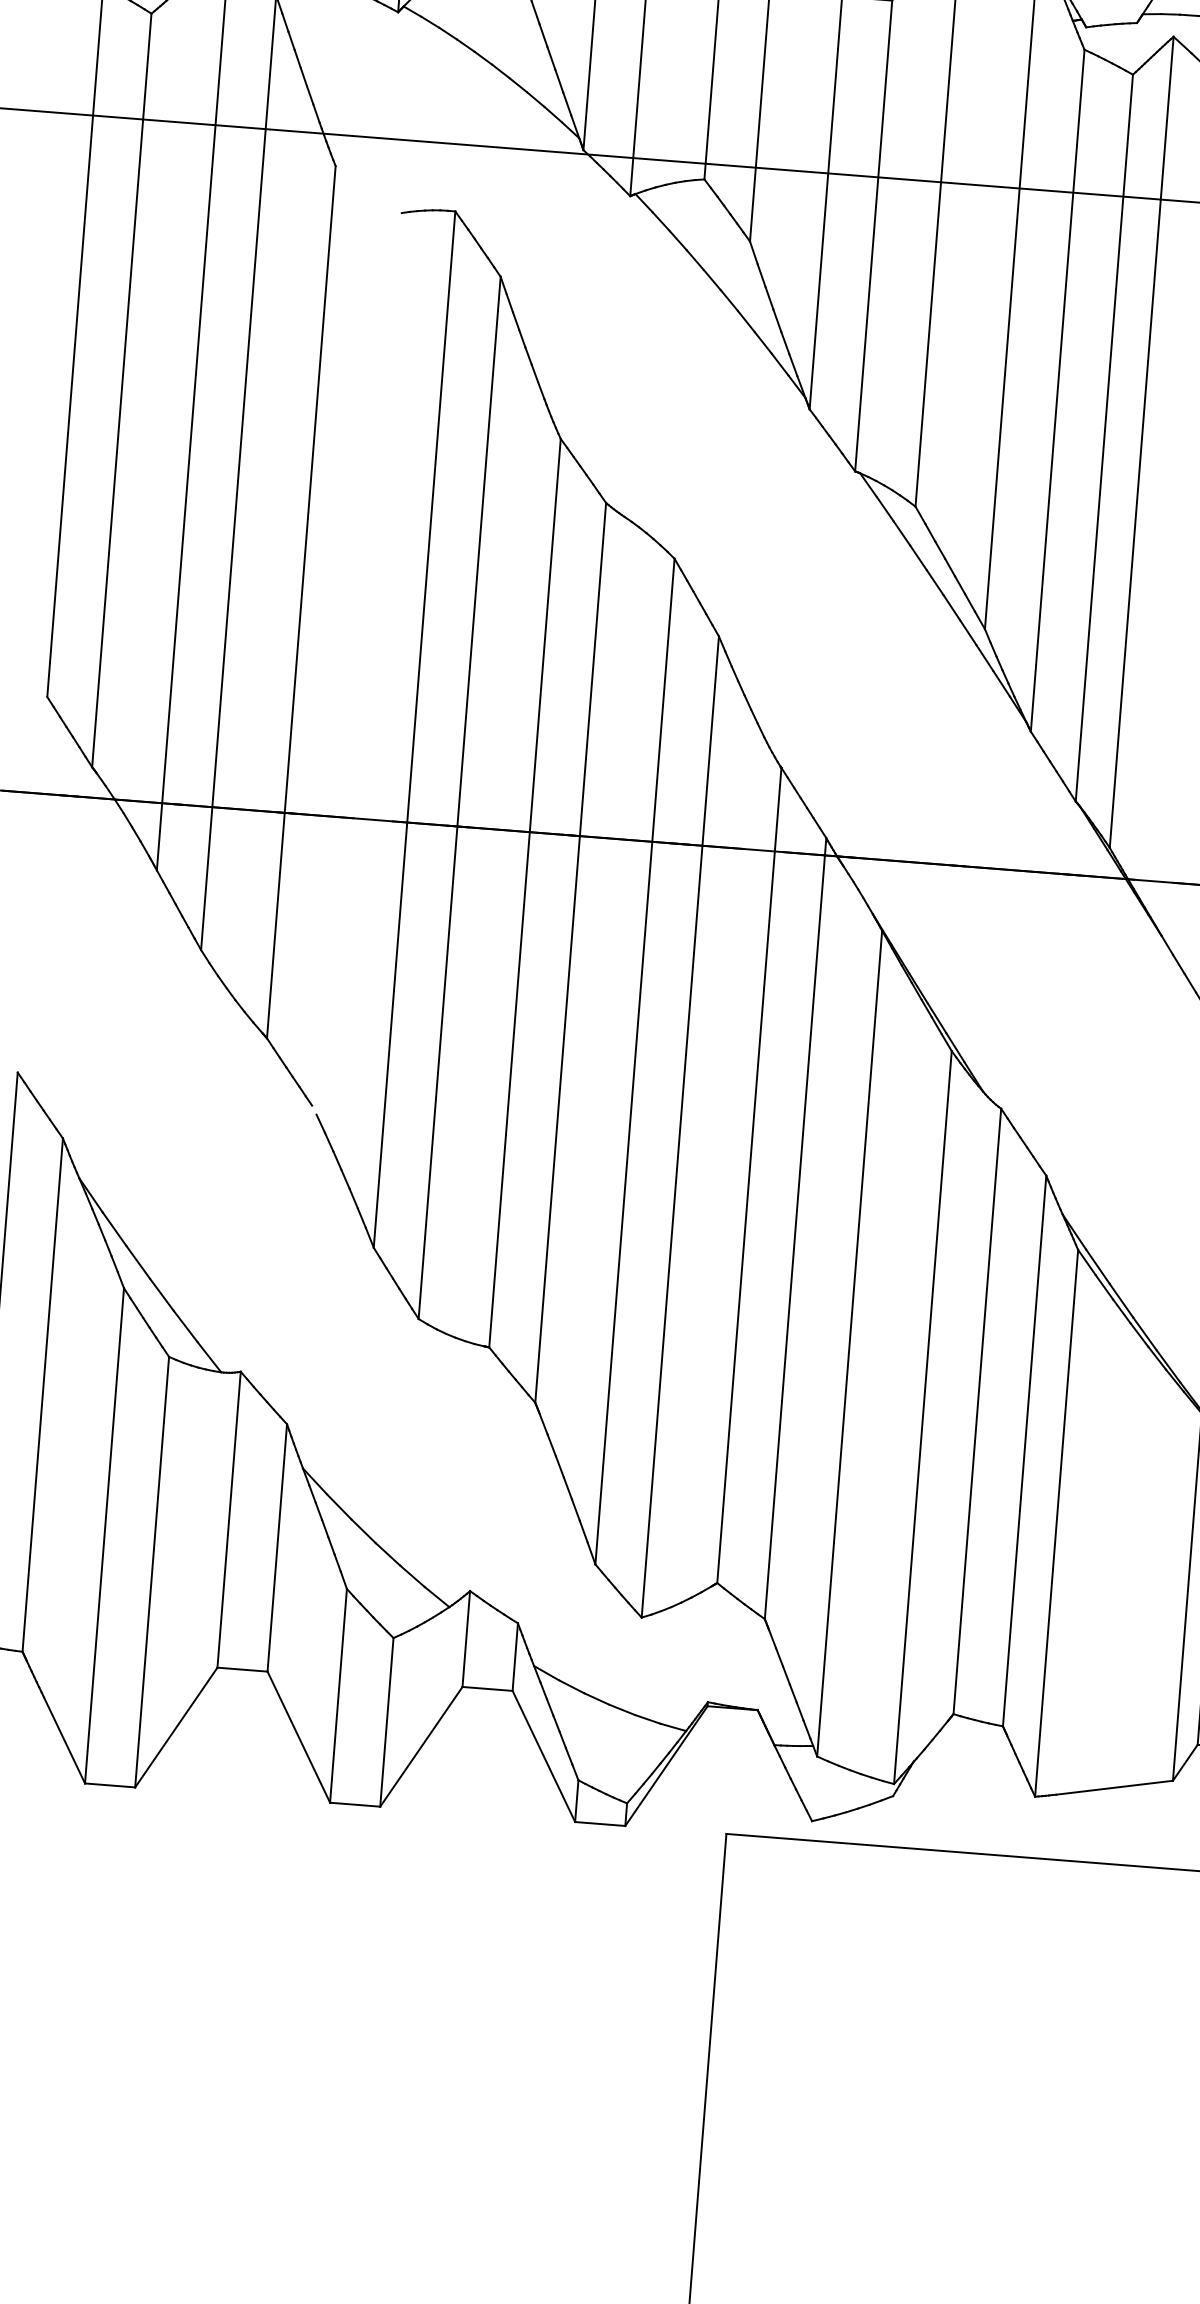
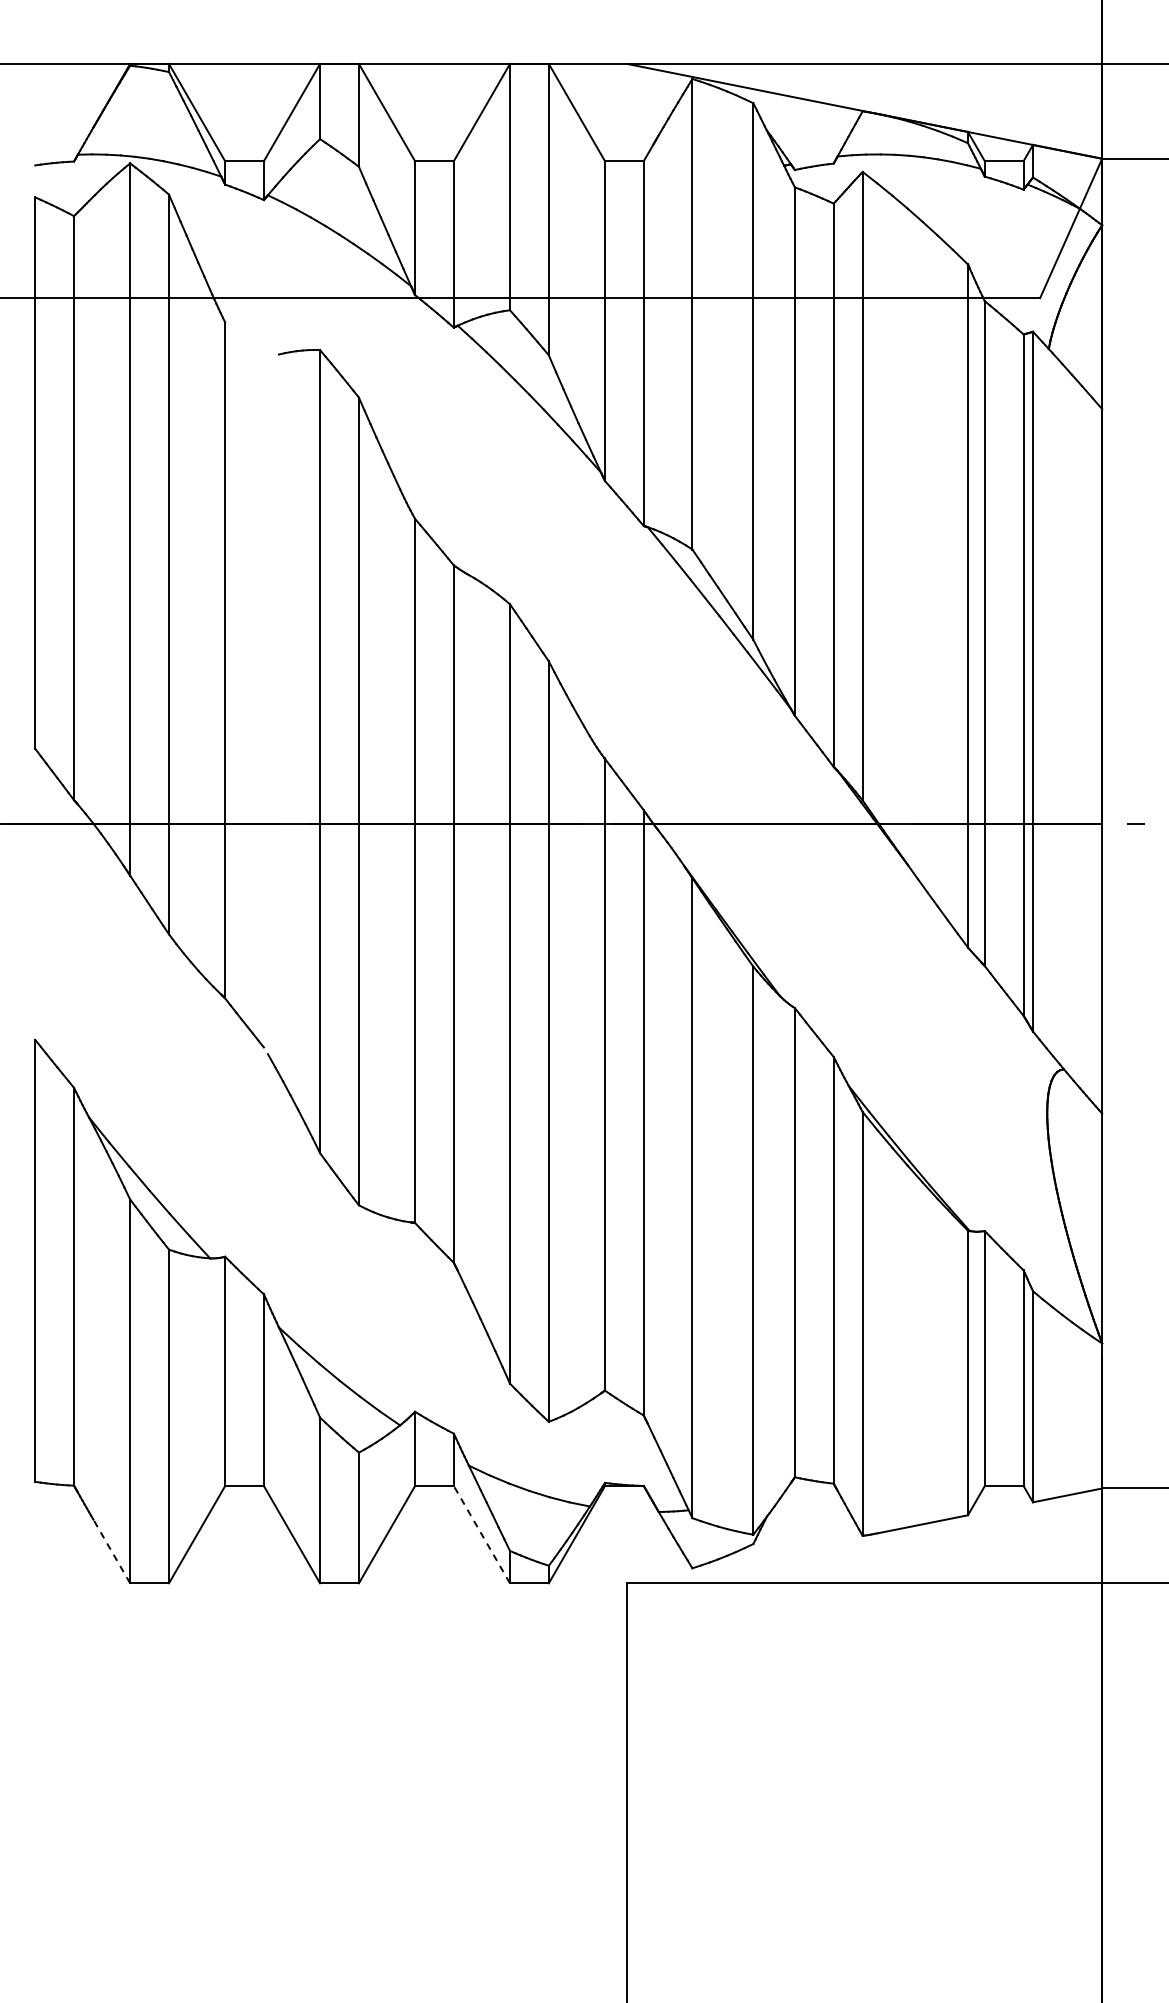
line: (64, 1740) -> (111, 1551), solid -> dashed
line: (543, 1756) -> (481, 1534), solid -> dashed

